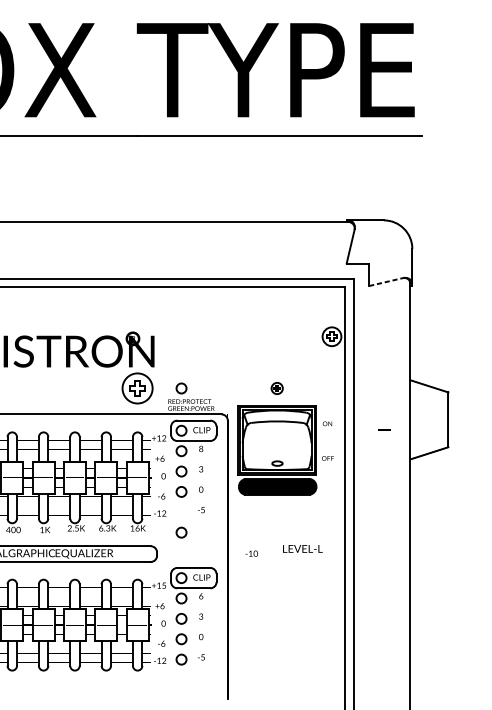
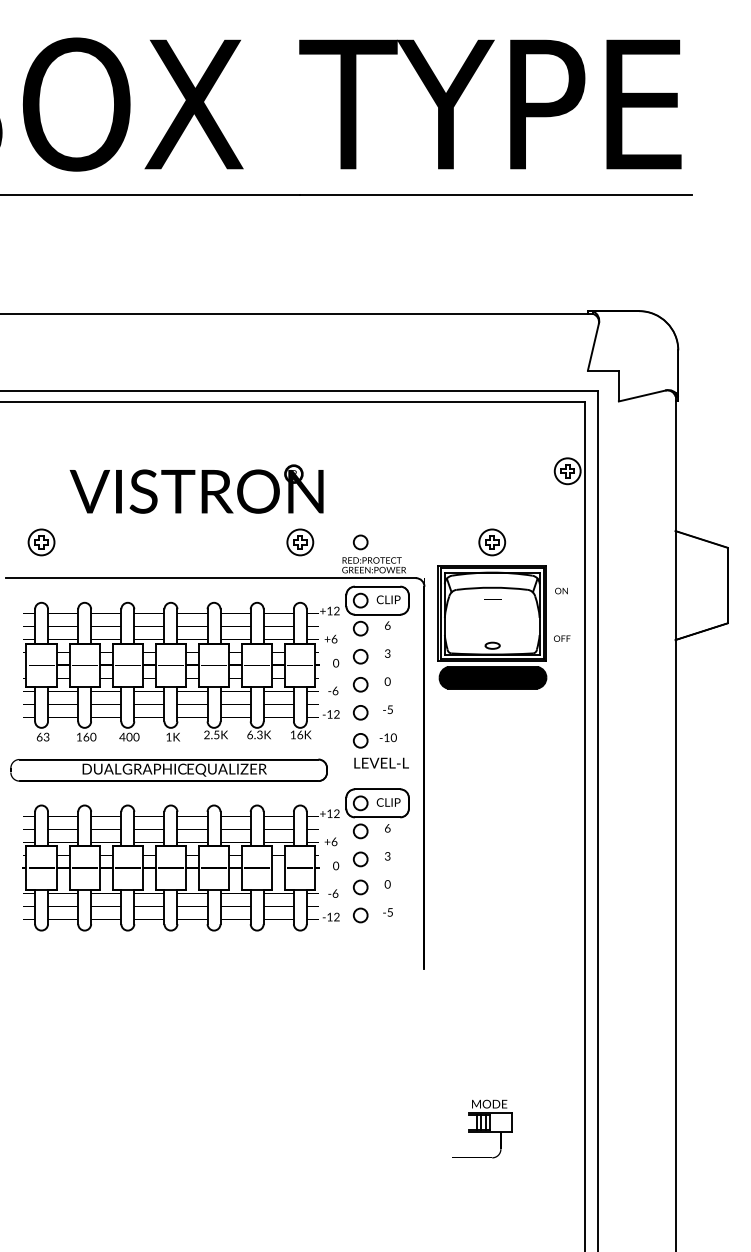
line: (386, 282) -> (642, 396), dashed -> solid
part: (137, 388) -> (300, 542), size x0.62
part: (277, 388) -> (492, 542), size x1.67
line: (384, 429) -> (492, 599), moved
text: (201, 448) -> (387, 625), 8 -> 6
circle: (181, 512) -> (360, 712), added
text: (302, 548) -> (381, 762), moved
text: (251, 553) -> (387, 737), moved
text: (163, 585) -> (336, 813), +15 -> +12

